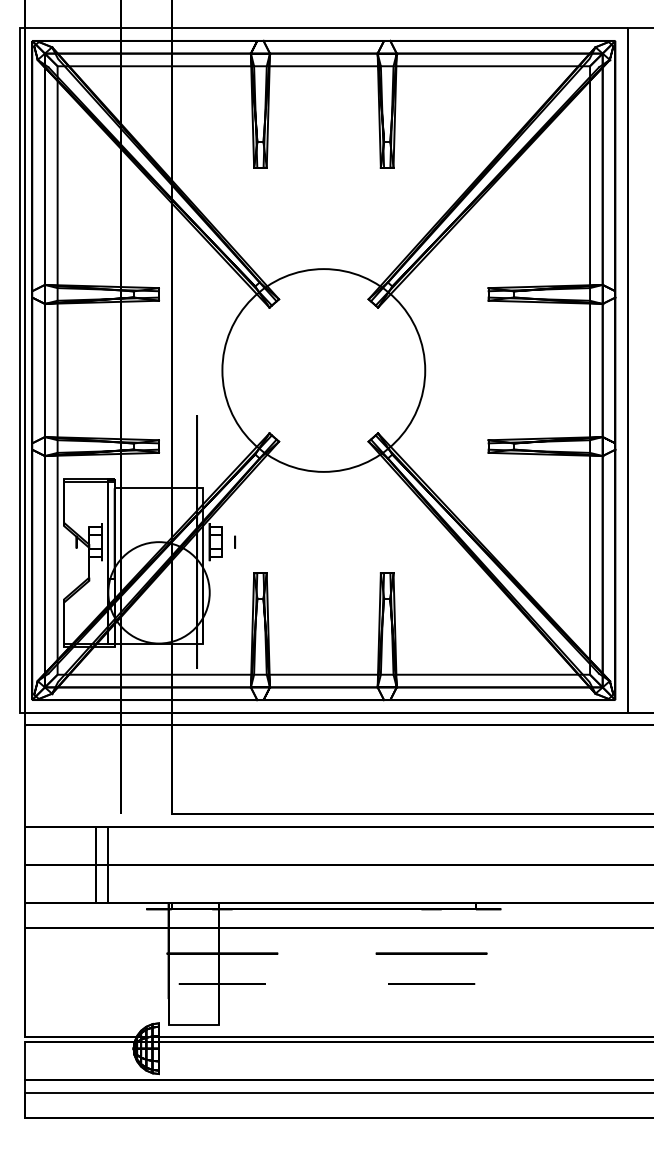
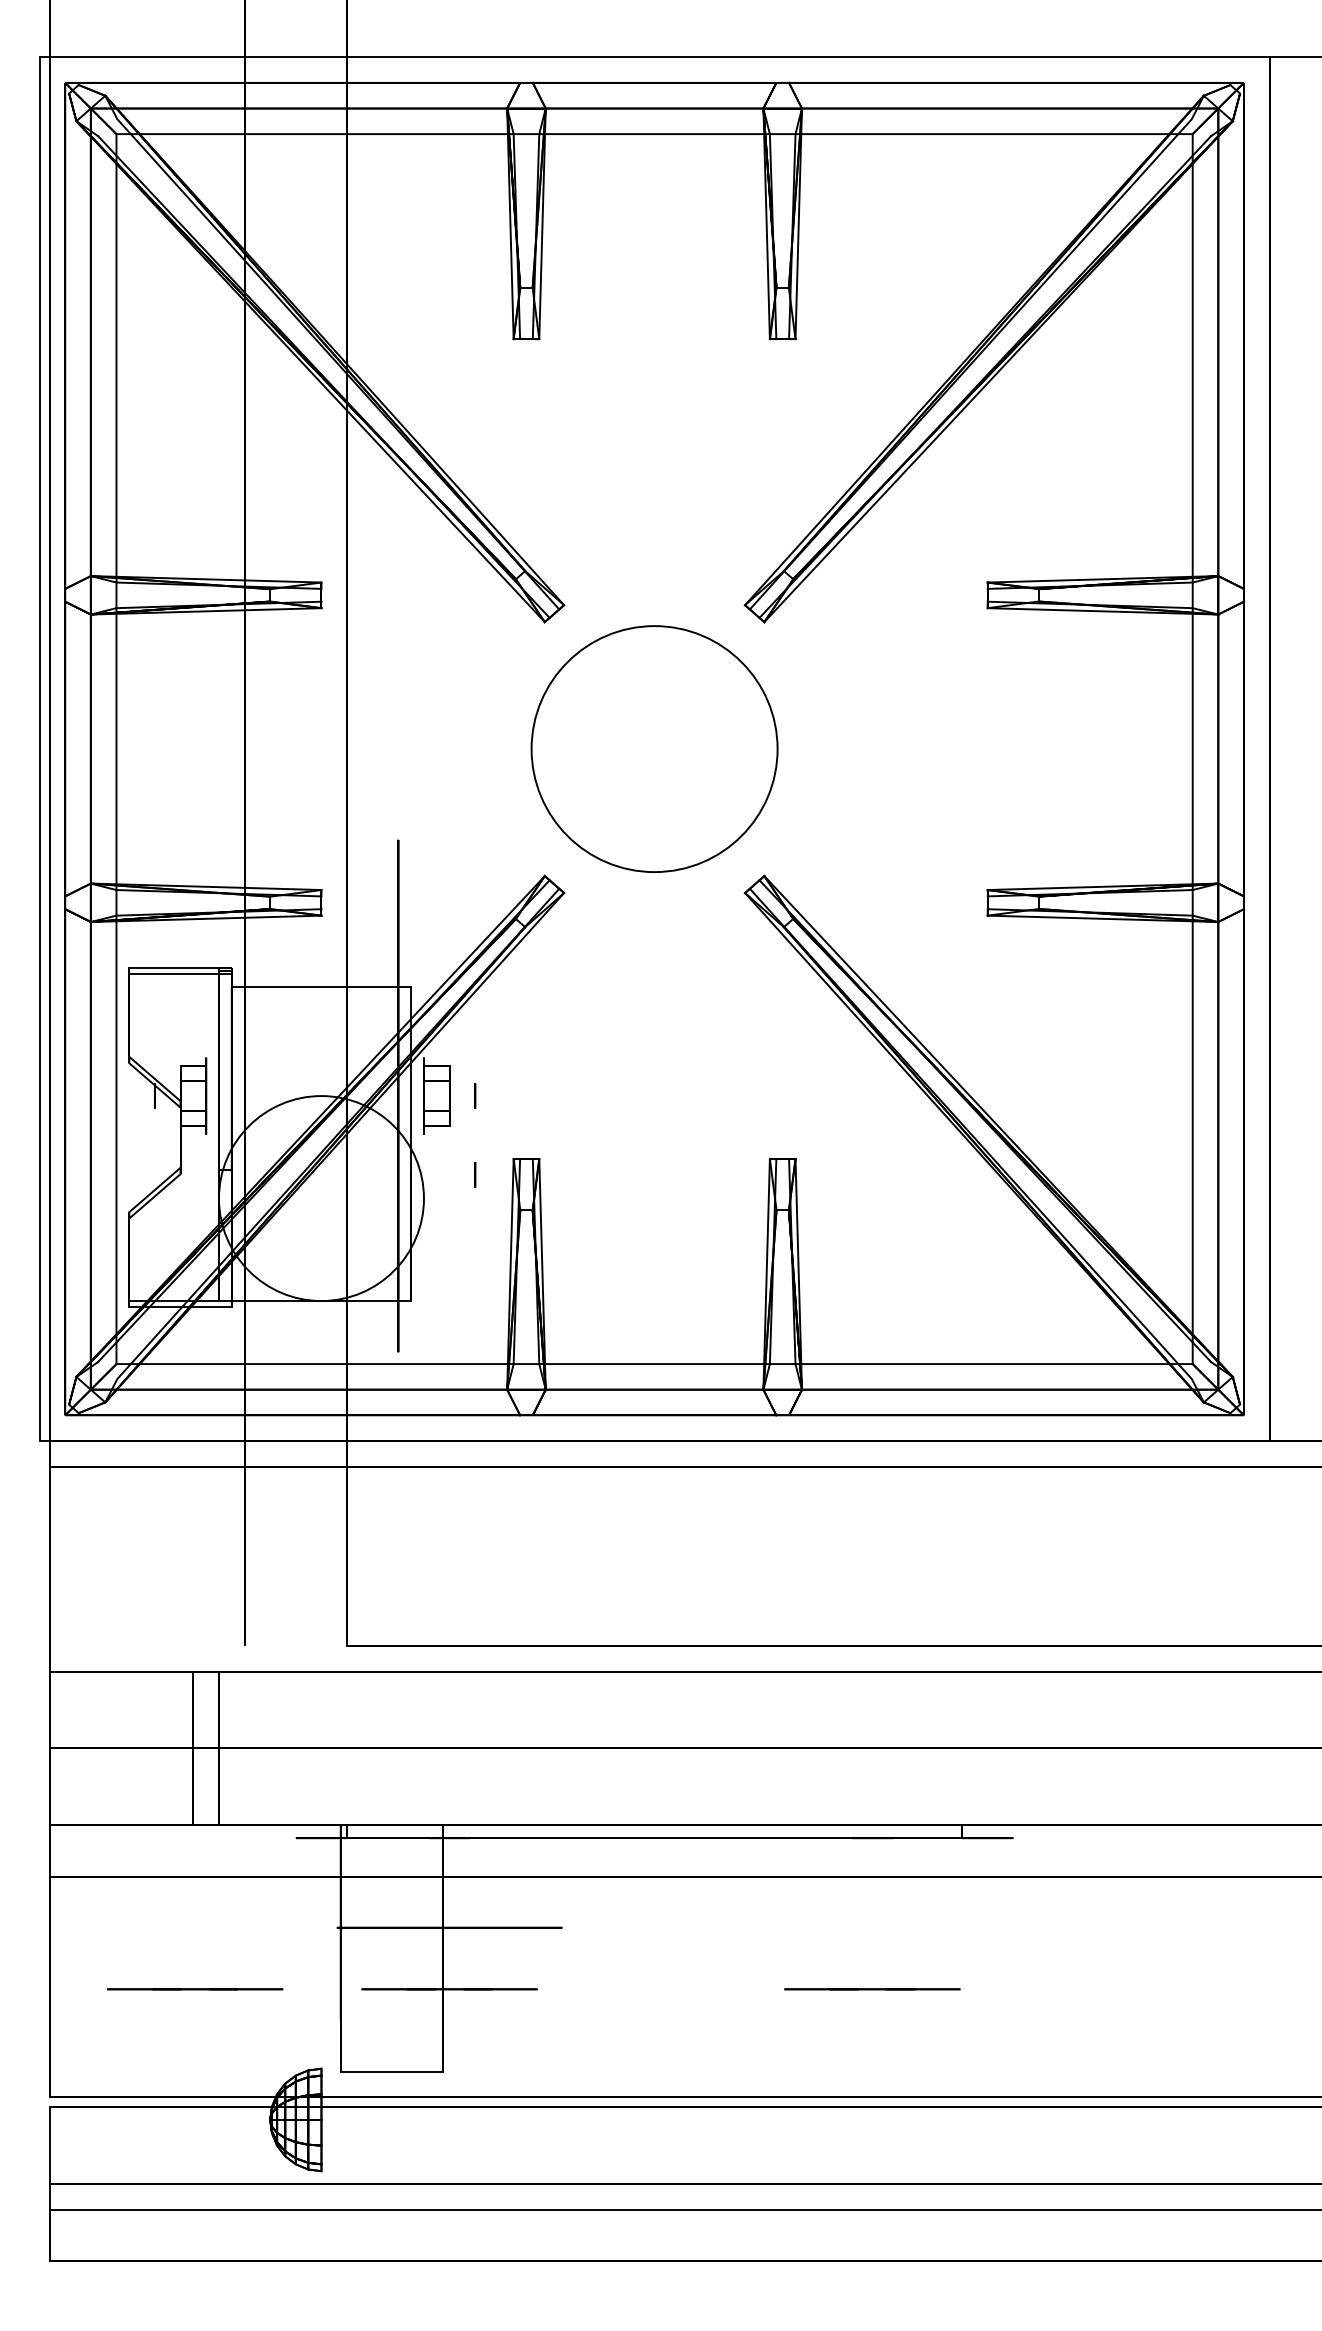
circle: (323, 370) -> (653, 749), size x0.6
circle: (234, 580) -> (474, 1173), added
circle: (431, 953) -> (872, 1927), removed
line: (96, 983) -> (195, 1988), added

